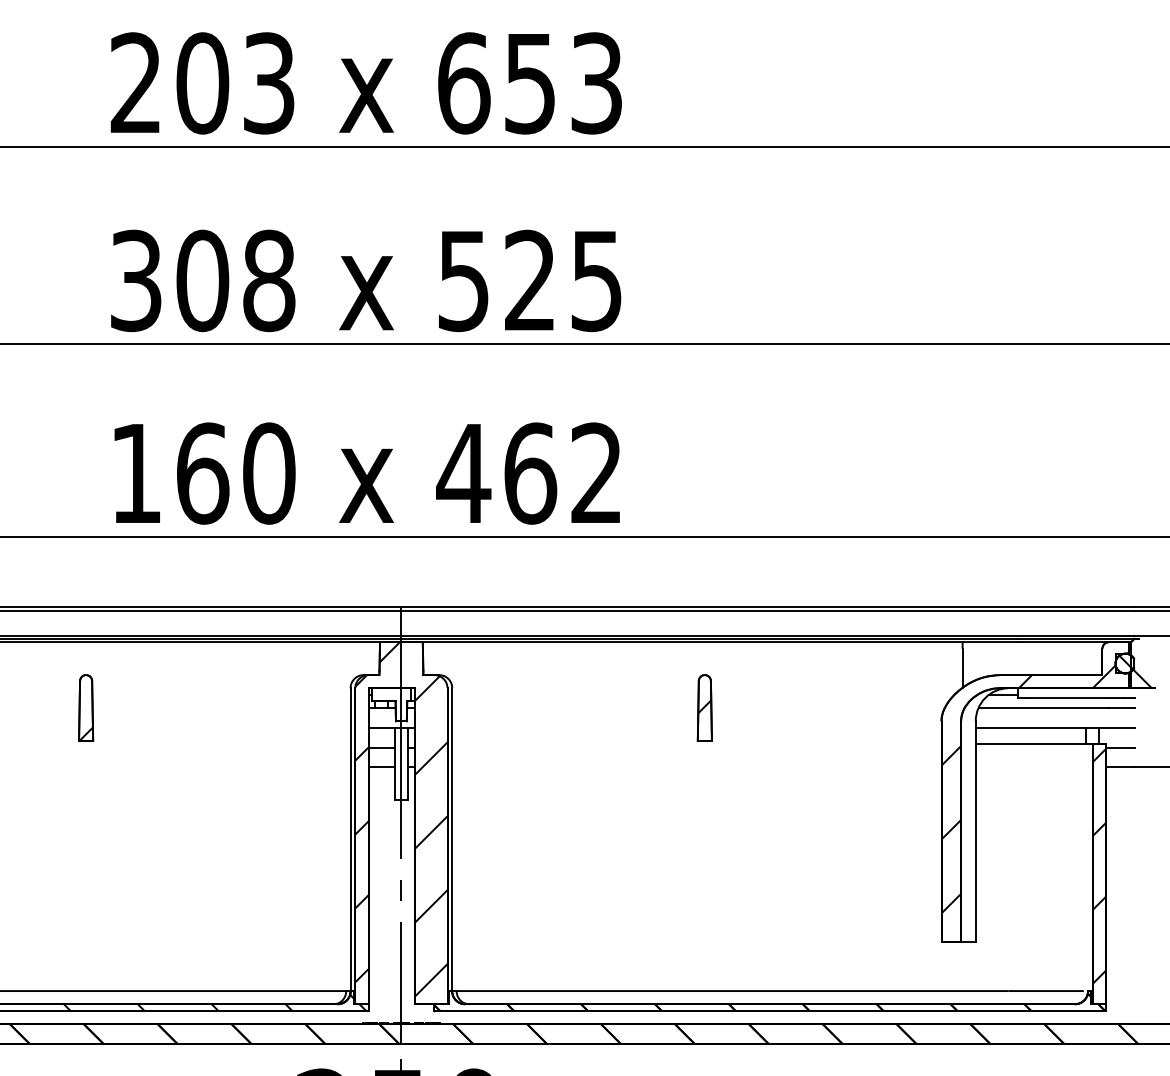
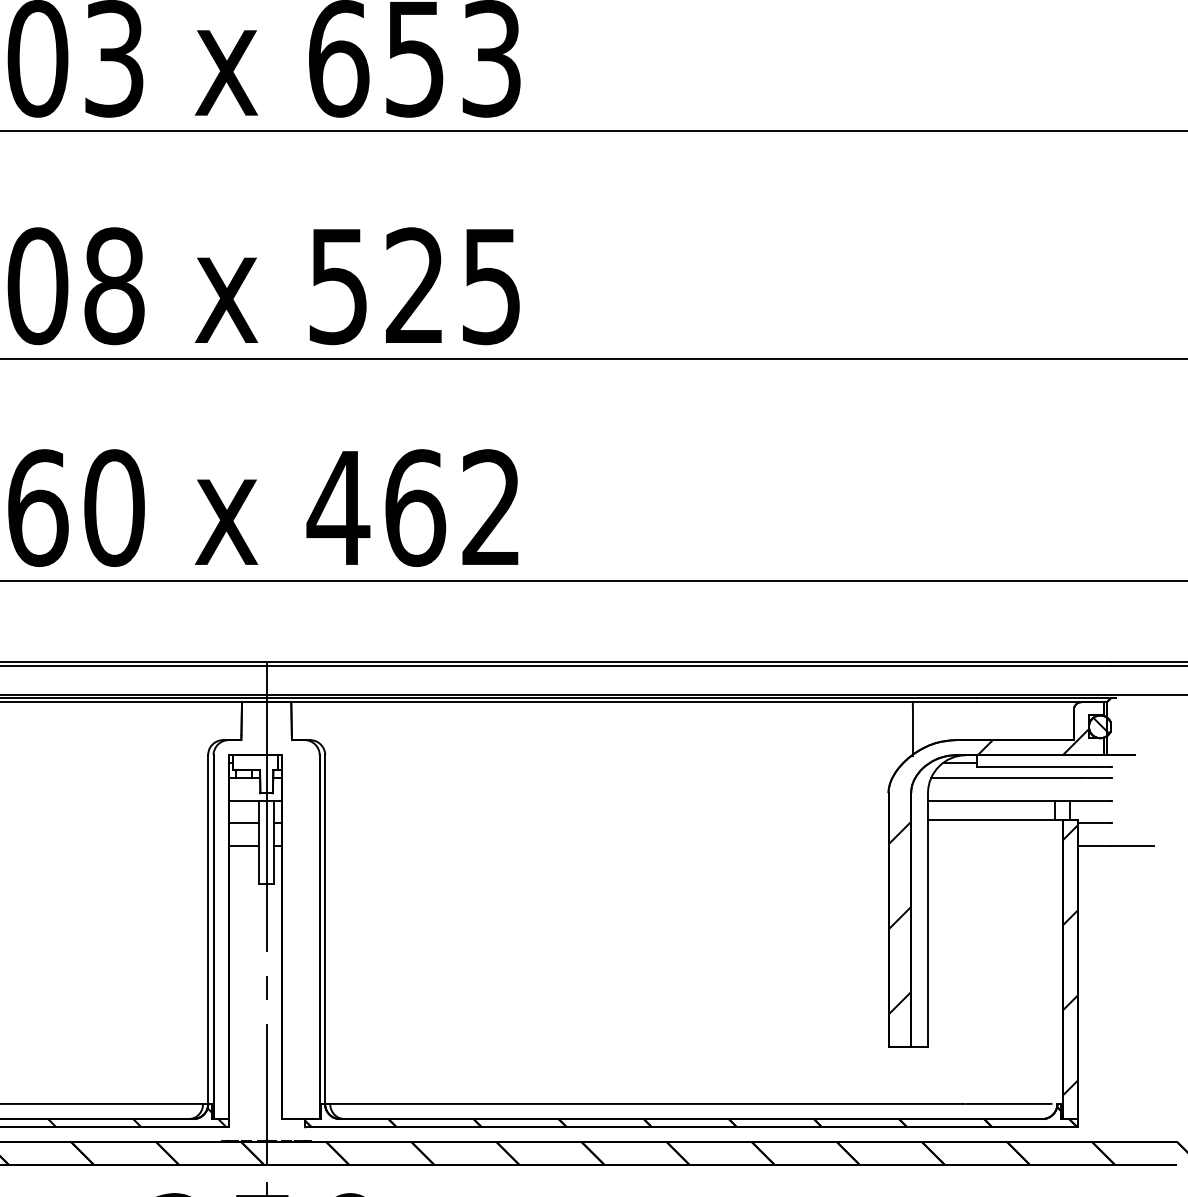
hatch: (1141, 677) -> (1118, 742), removed
part: (704, 707) -> (615, 777), removed
hatch: (401, 819) -> (266, 906), removed

